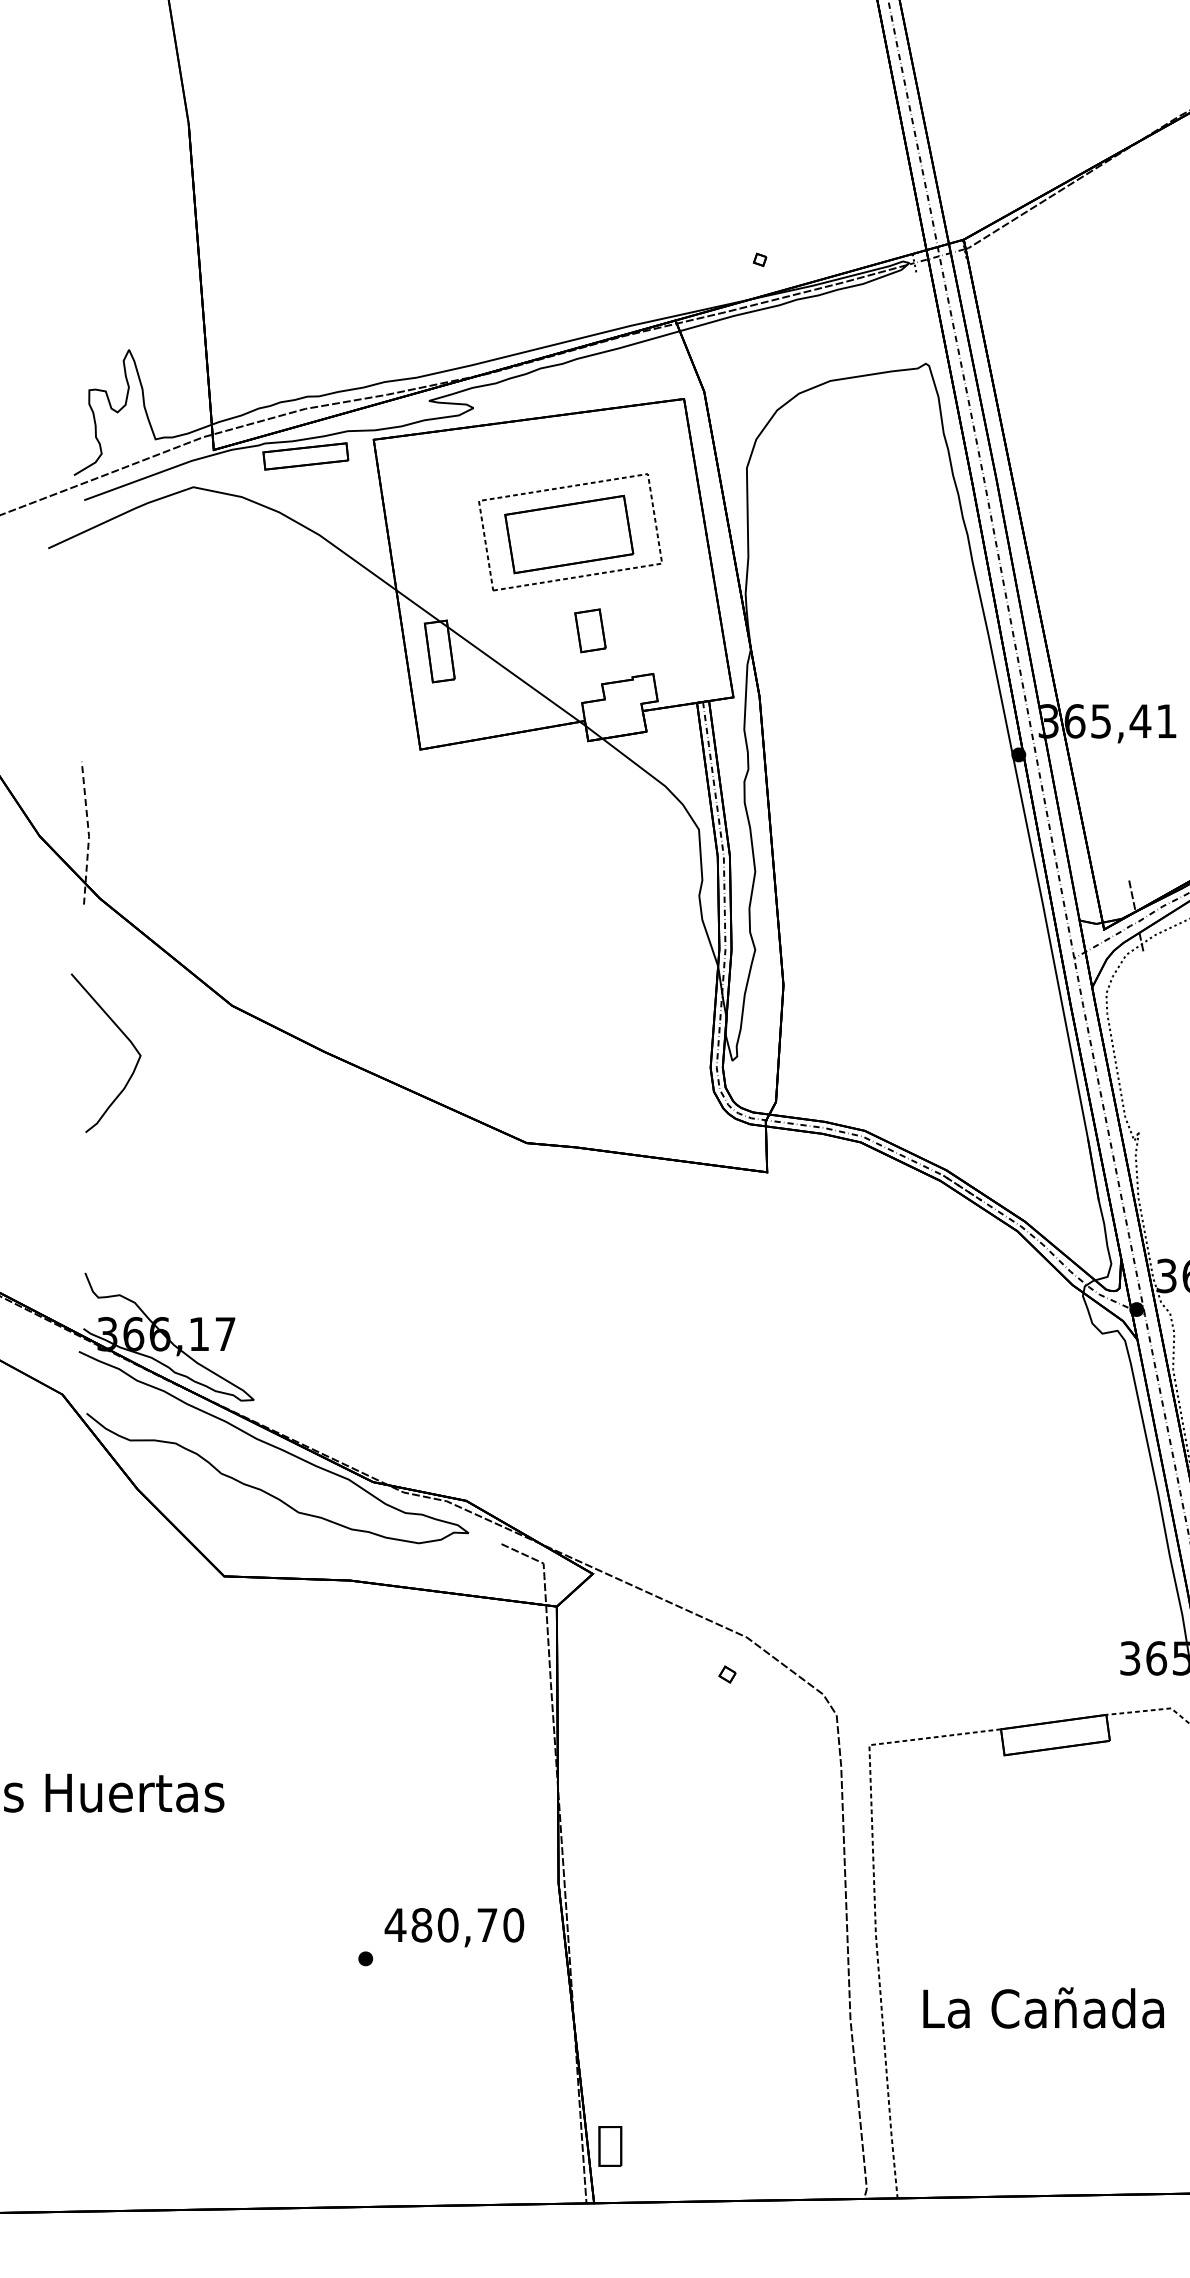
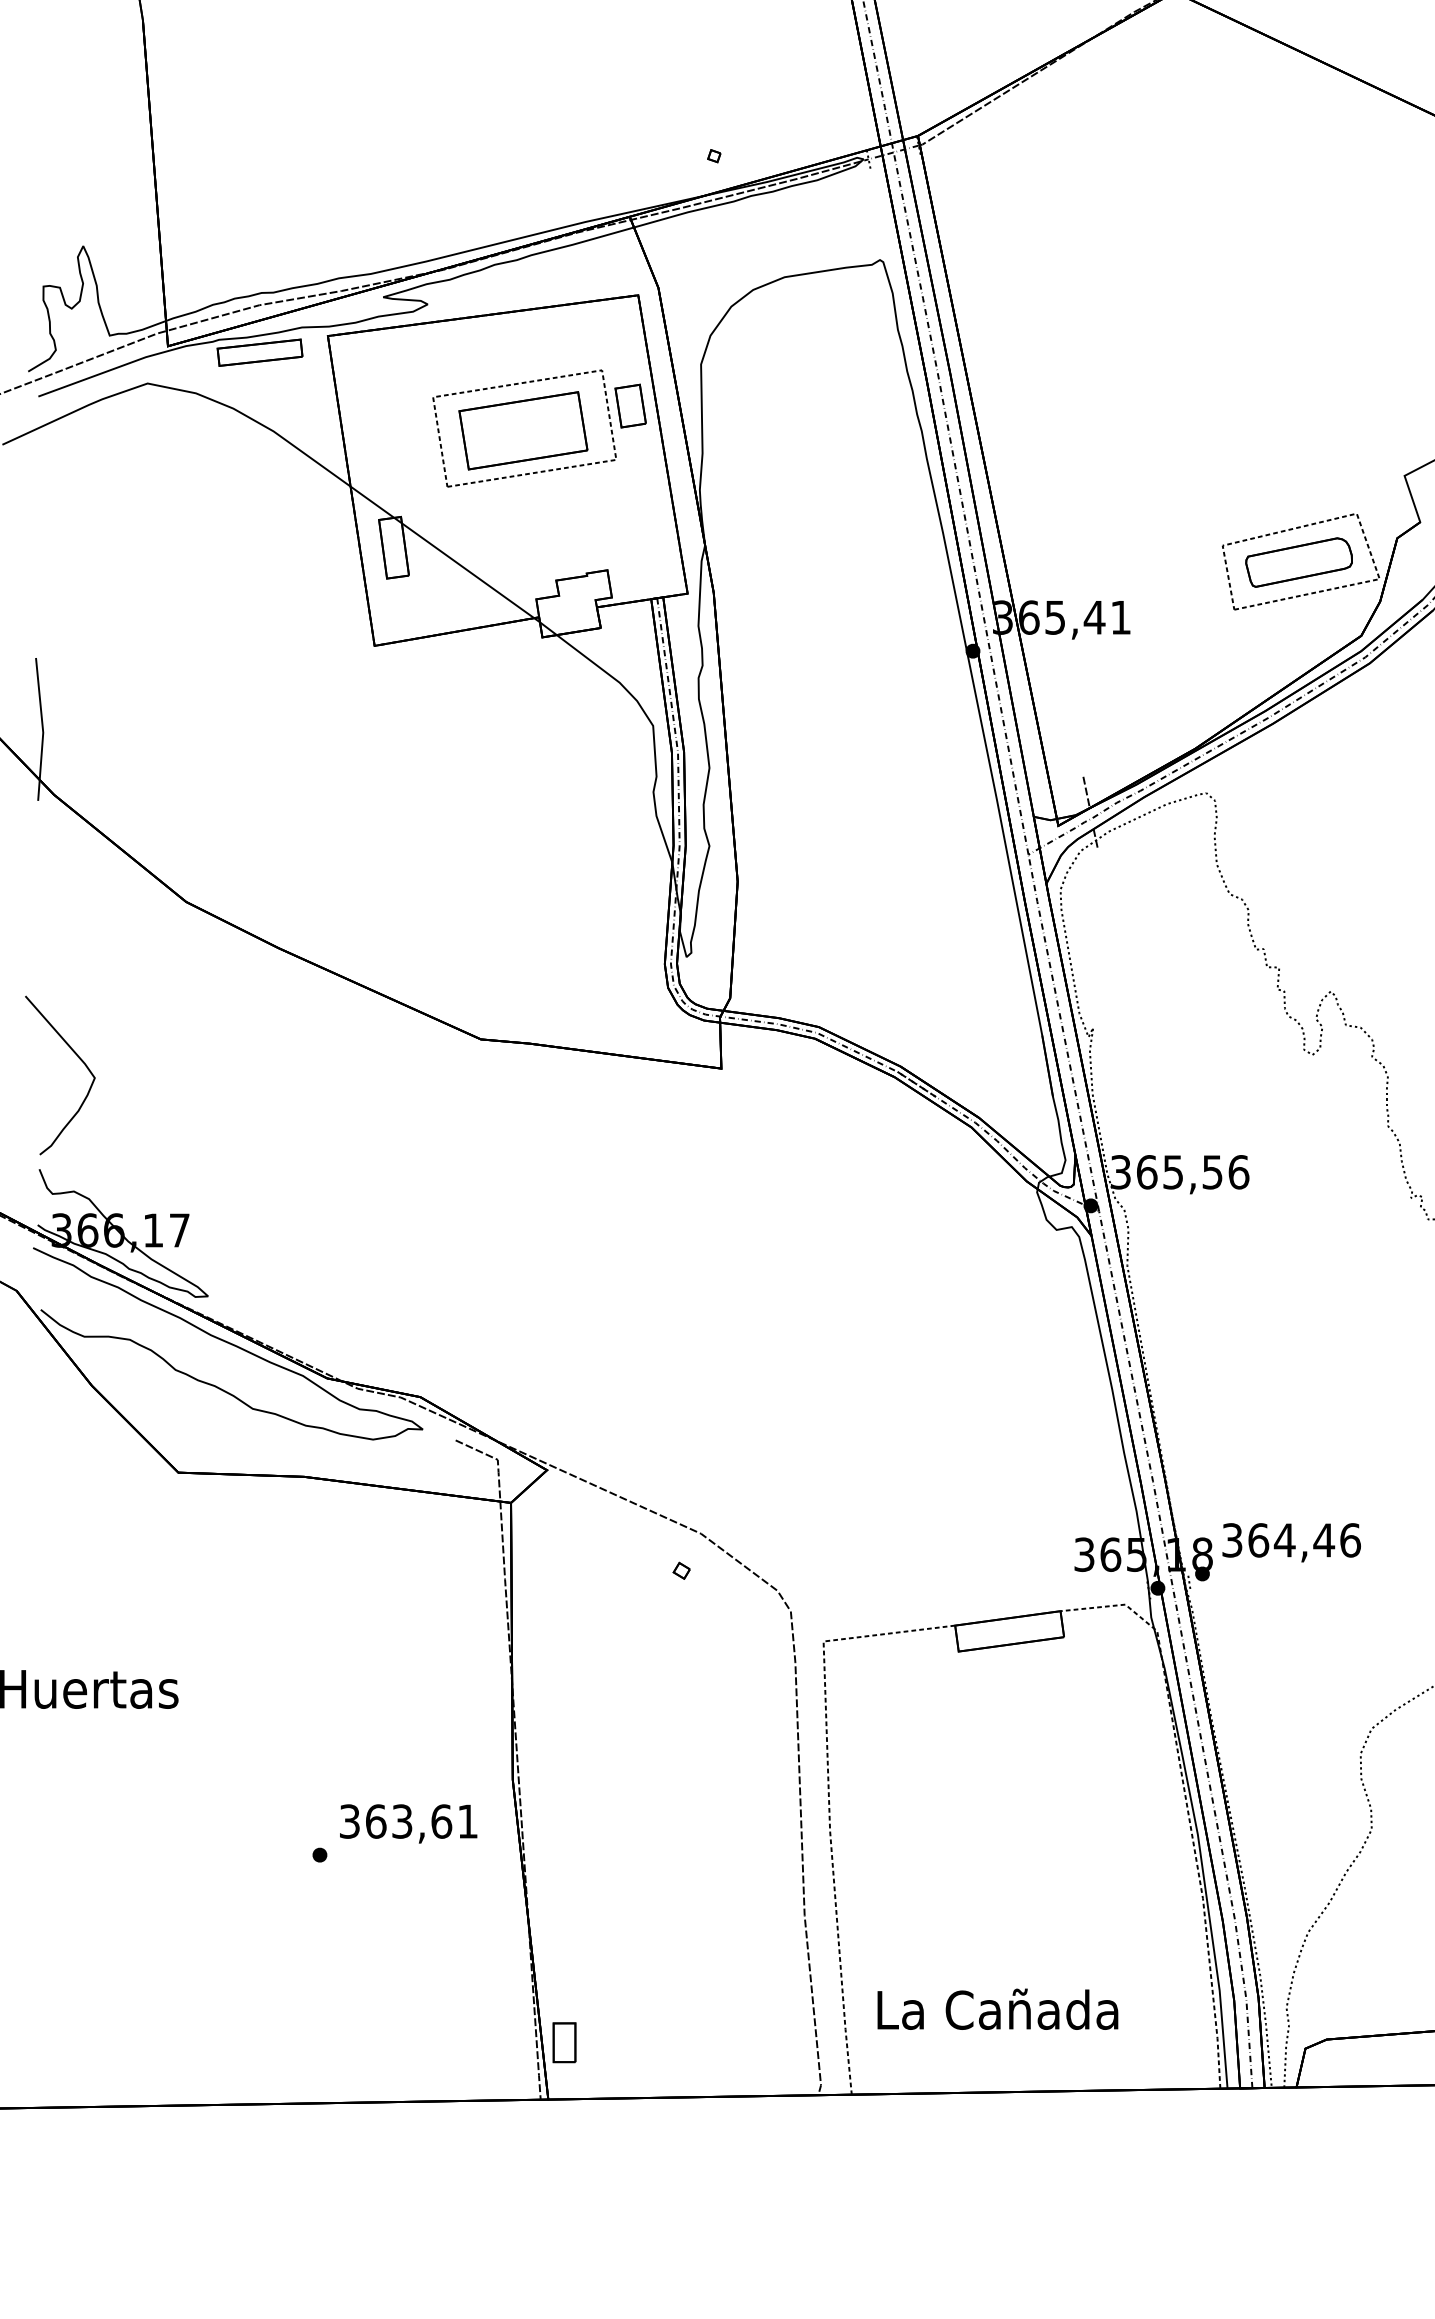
part: (590, 630) -> (630, 405), moved
line: (88, 833) -> (42, 729), dashed -> solid
curve: (124, 1036) -> (78, 1058), moved
text: (454, 1925) -> (408, 1821), 480,70 -> 363,61
text: (1043, 2007) -> (997, 2008), moved

